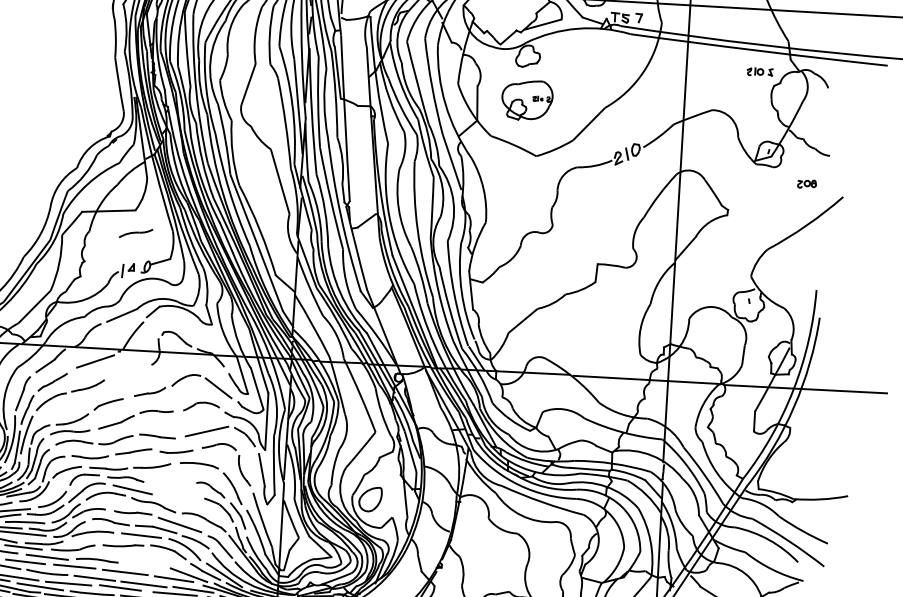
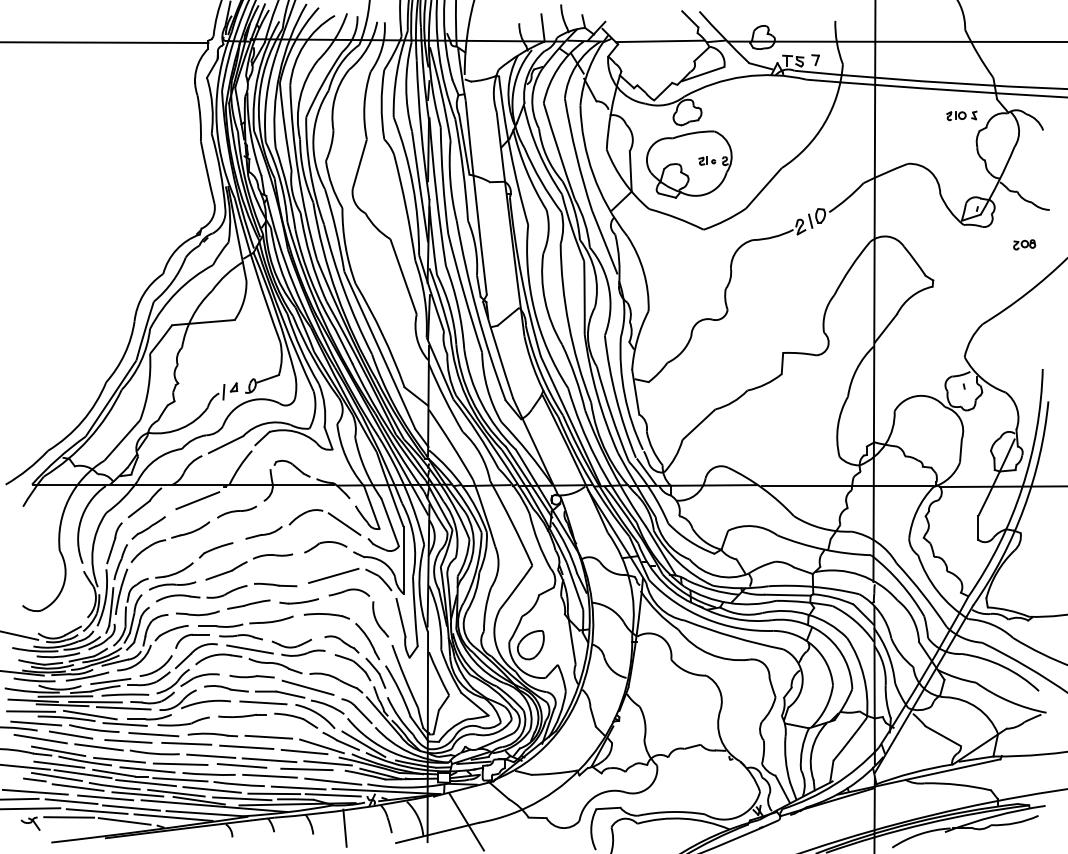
part: (527, 100) -> (689, 164), size x1.43
part: (135, 232) -> (236, 511), moved
part: (173, 490) -> (298, 647), added
line: (144, 564) -> (268, 736), added

